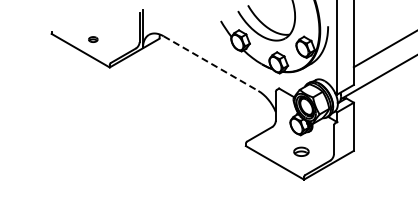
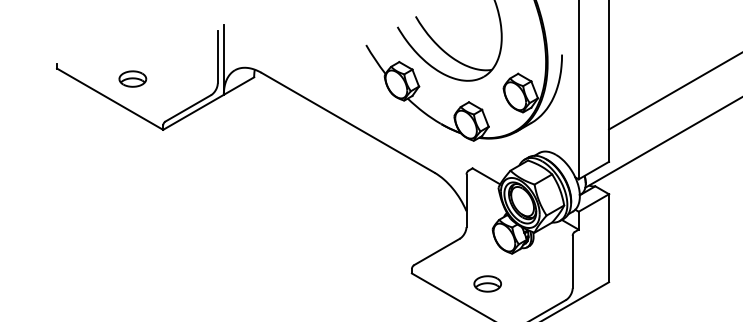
part: (93, 39) -> (133, 78), size x1.67
line: (211, 63) -> (349, 122), dashed -> solid
part: (301, 151) -> (487, 283), moved

